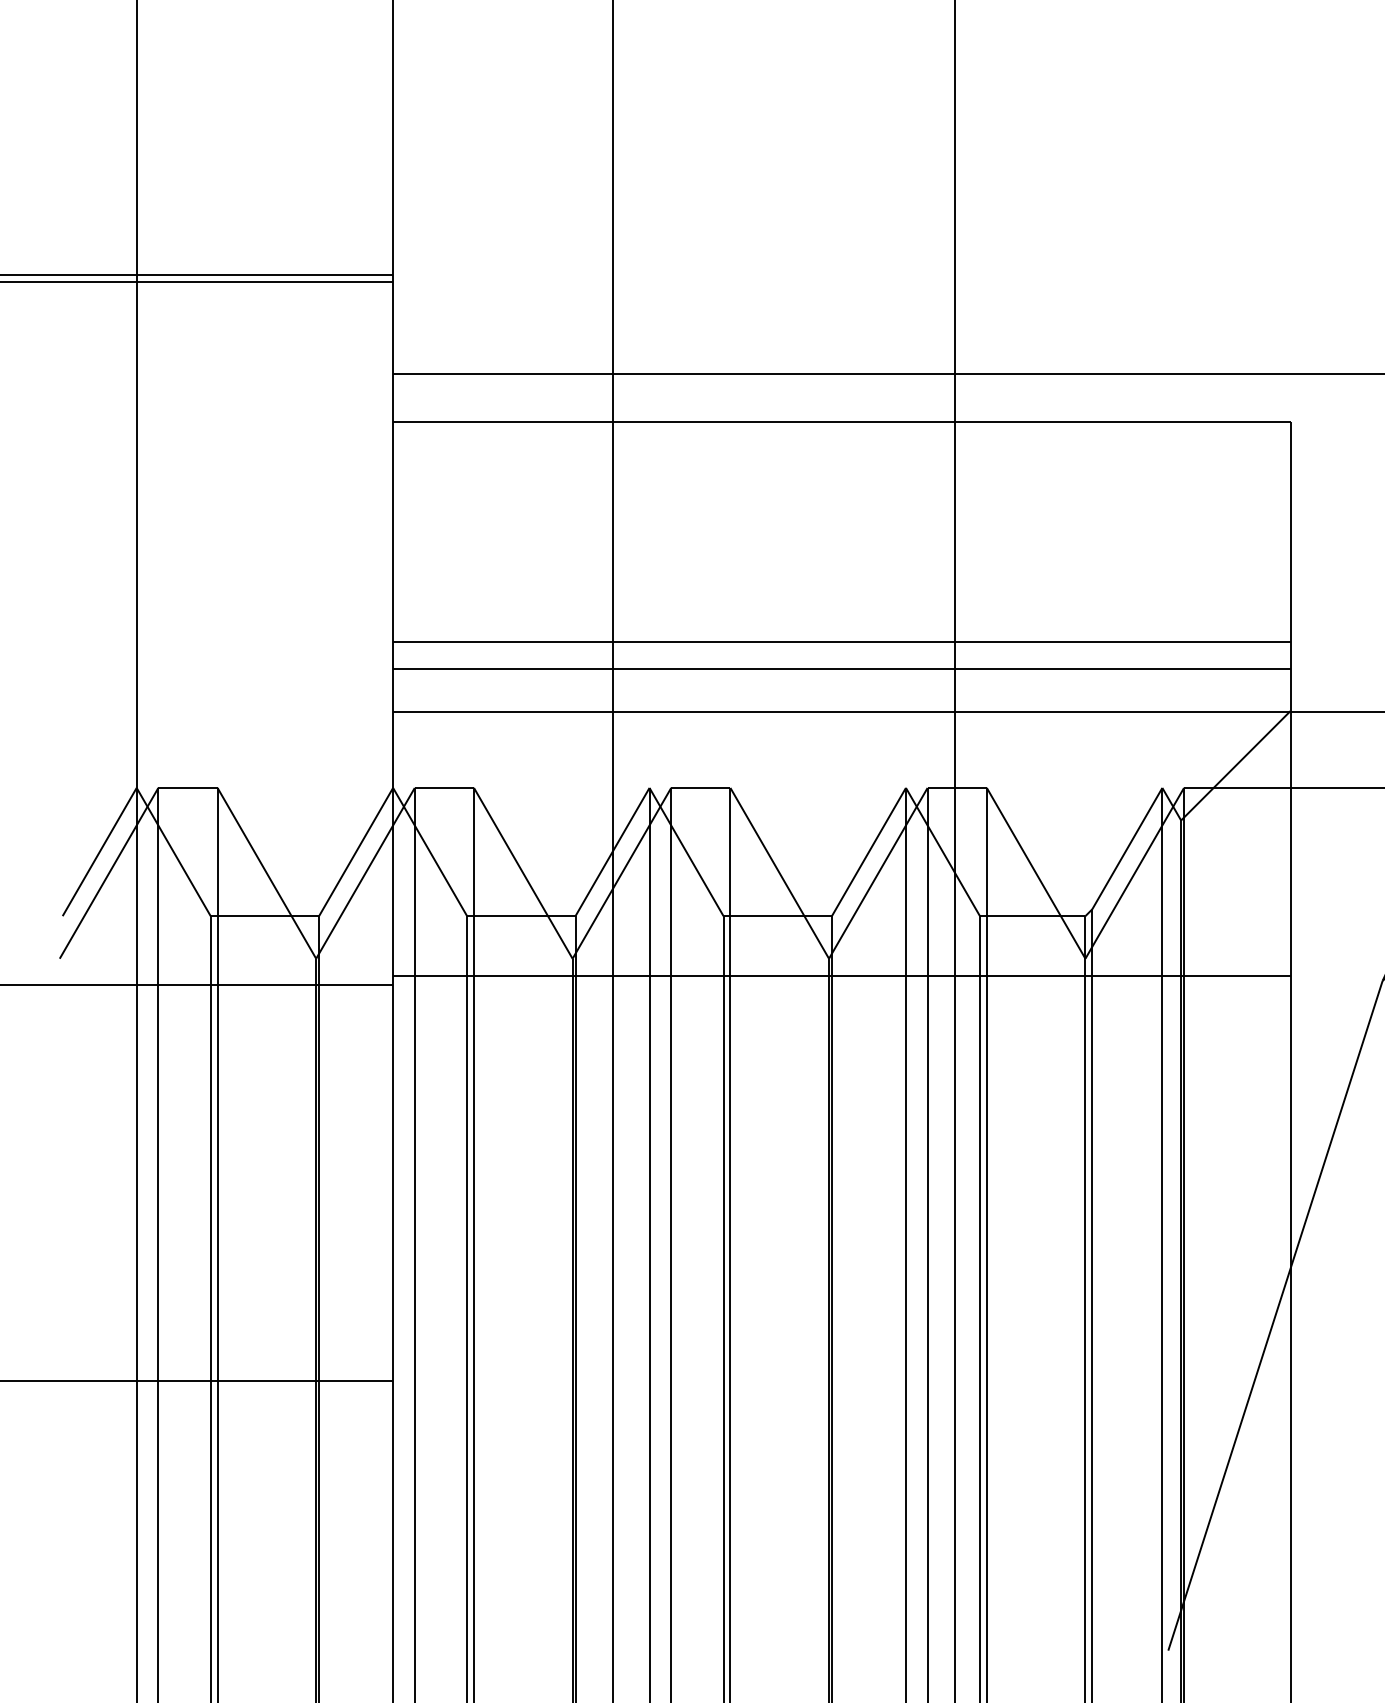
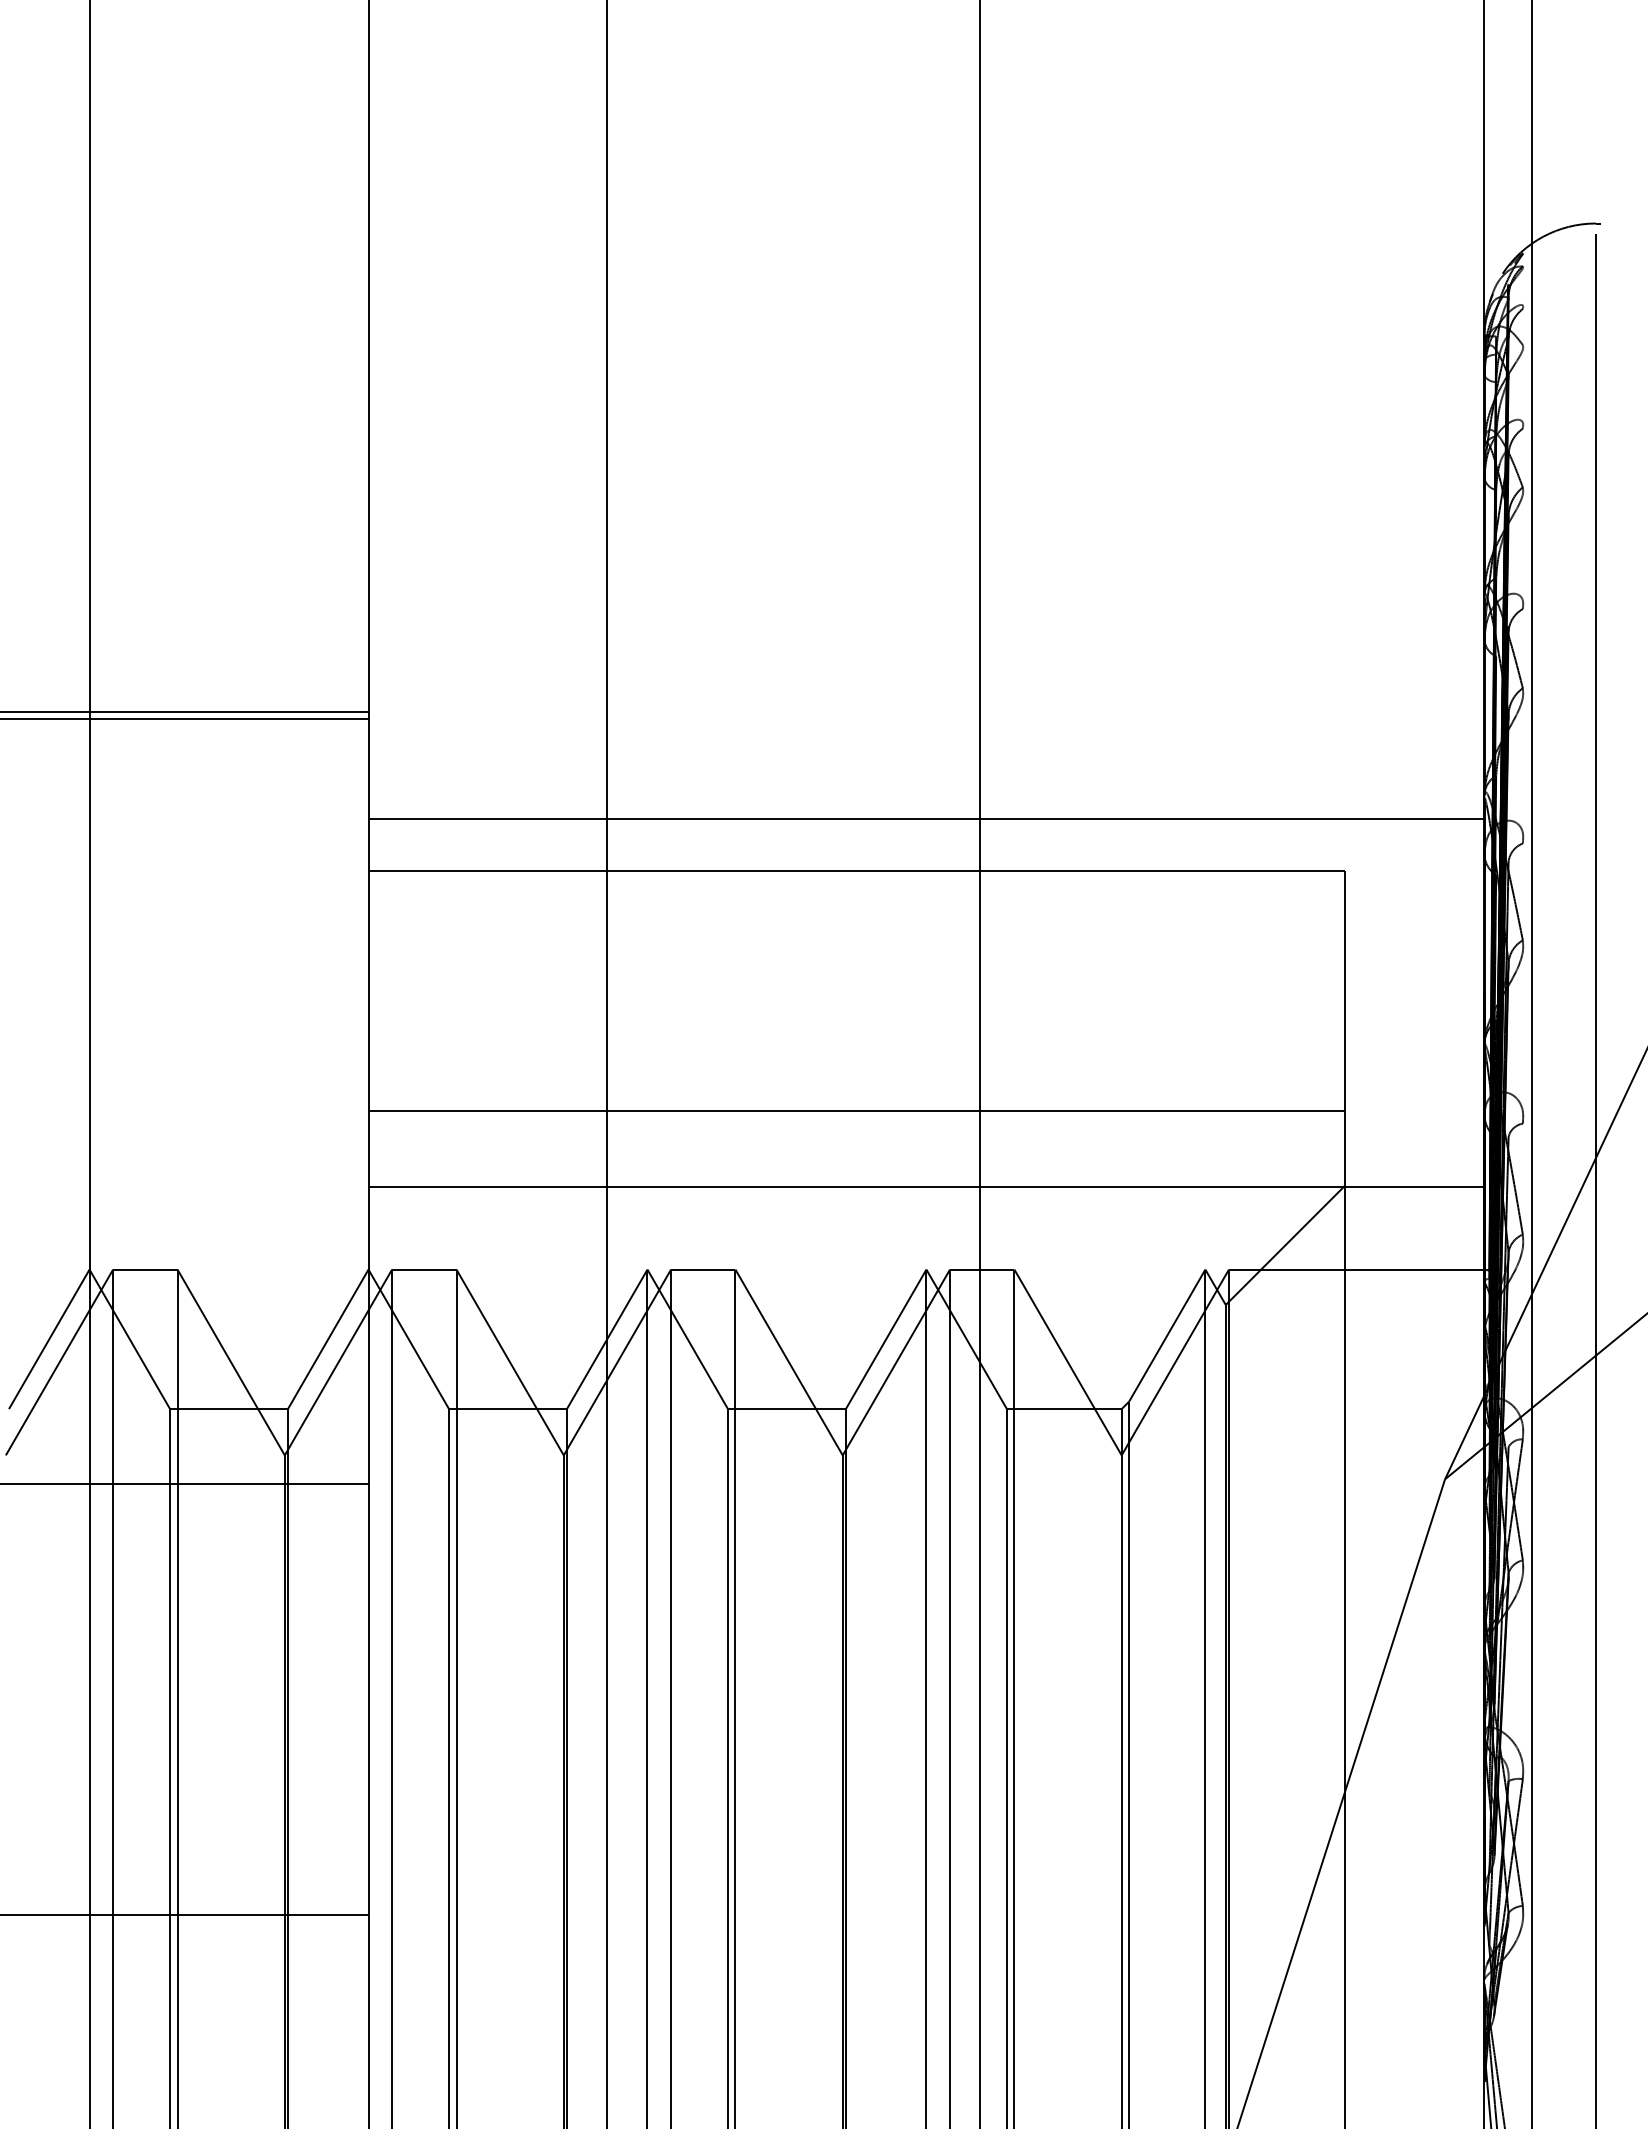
line: (841, 668) -> (856, 1139), removed
line: (841, 975) -> (856, 1473), removed

